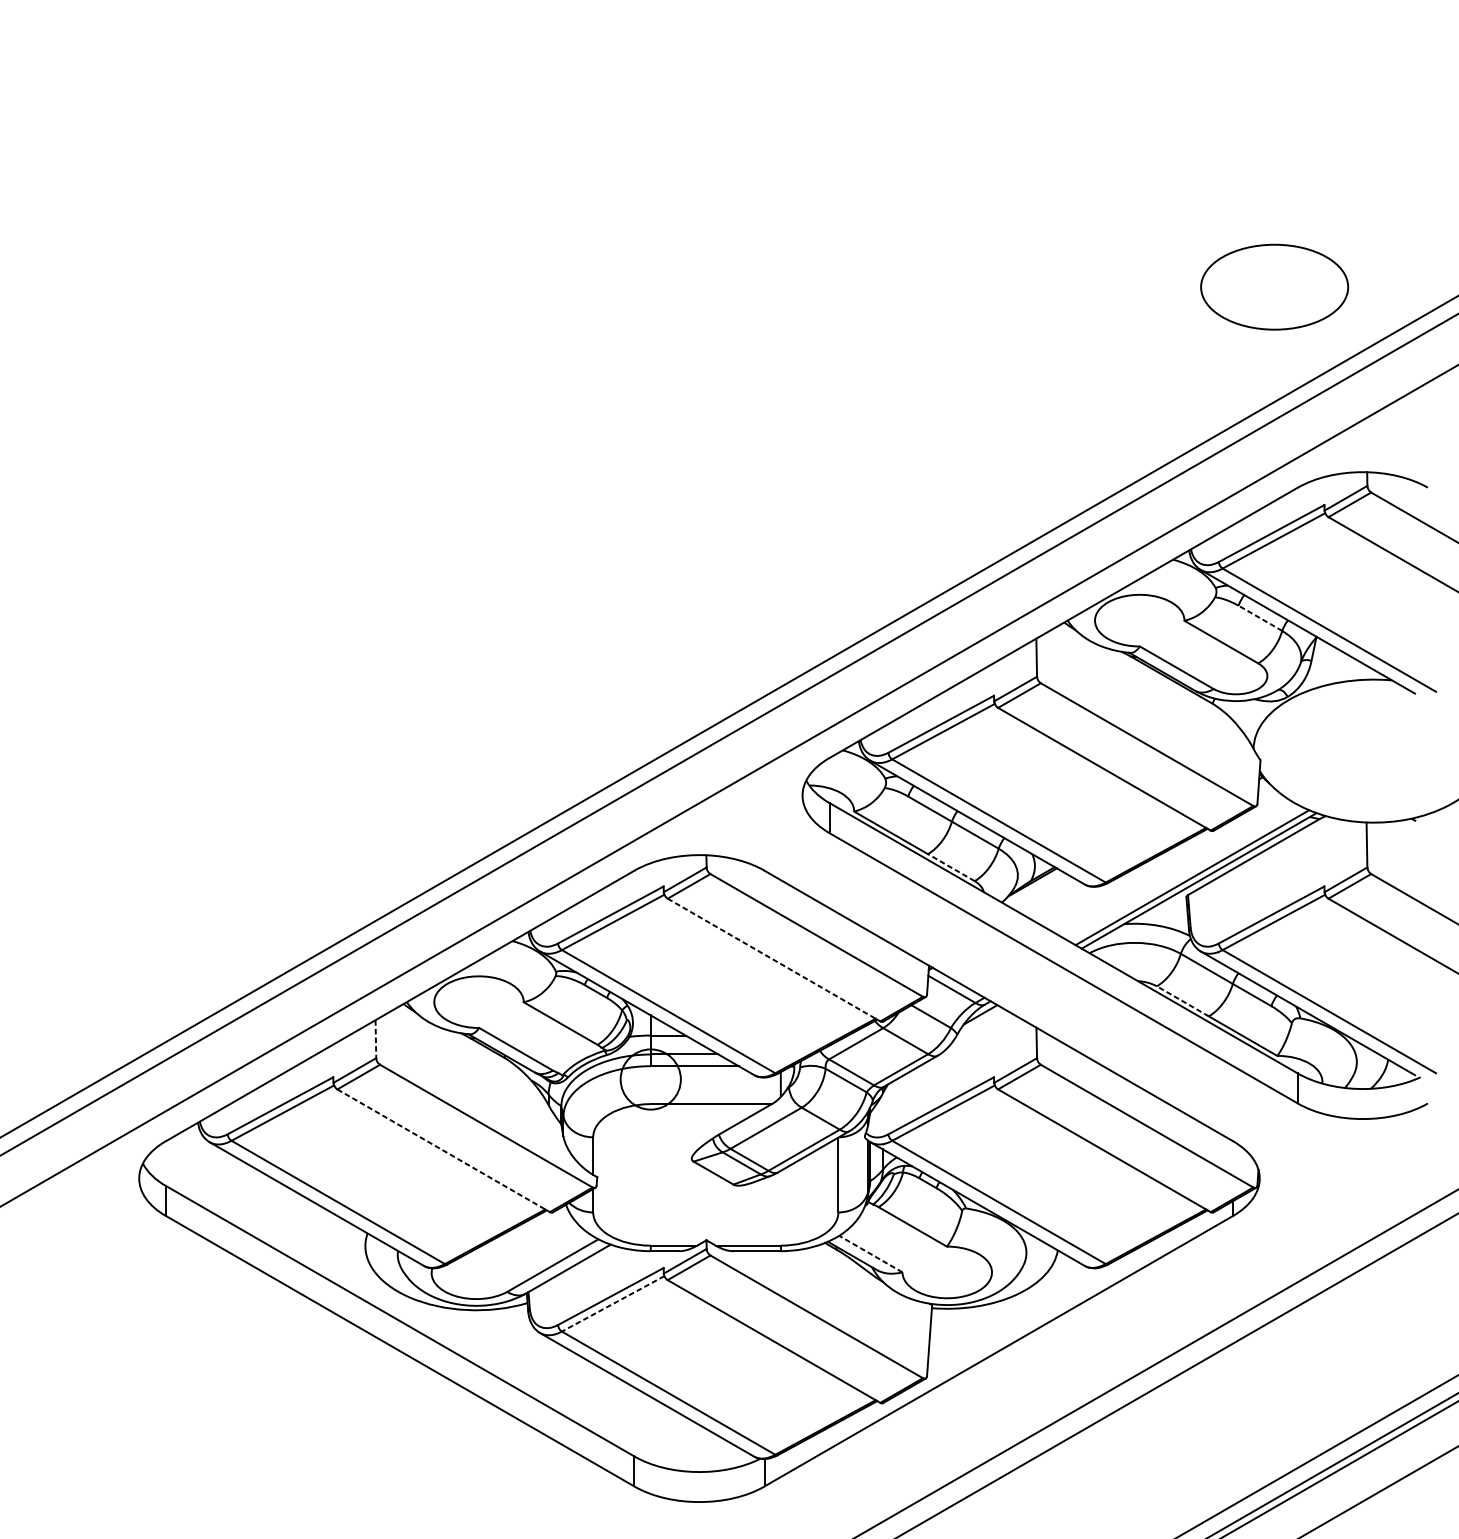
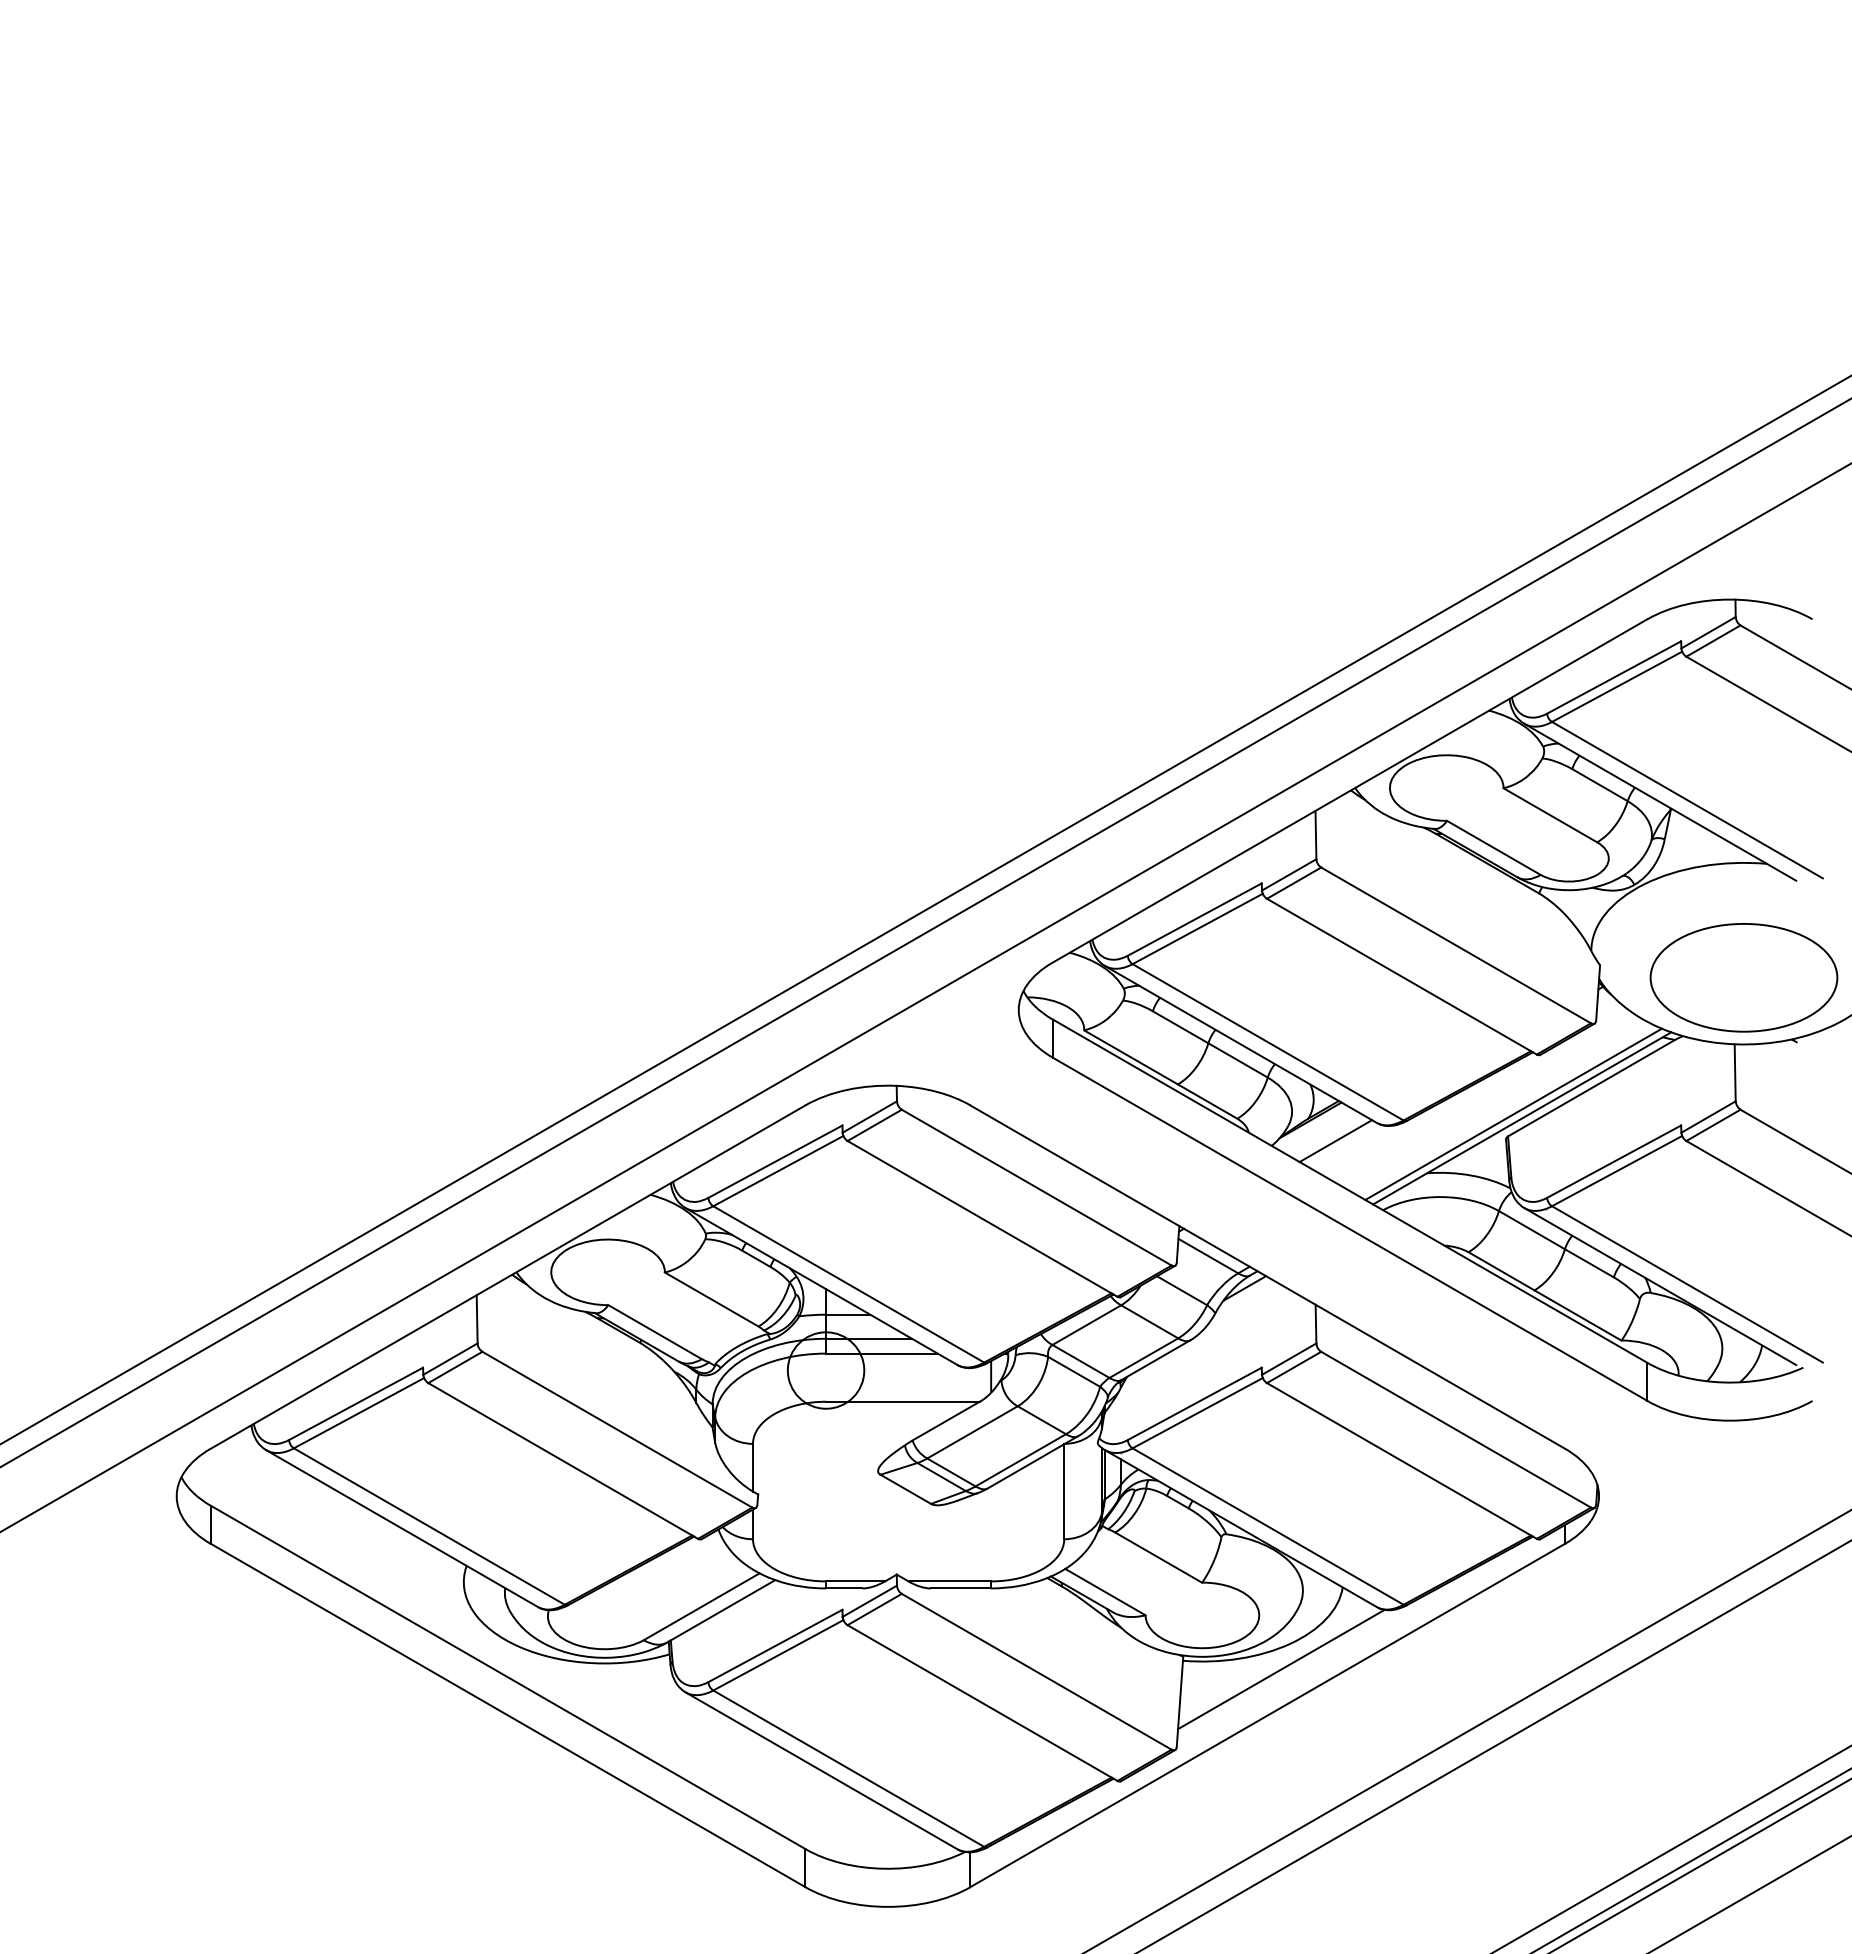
part: (1274, 286) -> (1743, 977), moved
line: (1260, 617) -> (1599, 784), dashed -> solid
line: (951, 867) -> (1207, 1101), dashed -> solid
line: (1052, 899) -> (1335, 1141), added
line: (774, 959) -> (982, 1218), dashed -> solid
line: (1182, 1001) -> (1501, 1271), dashed -> solid
line: (376, 1039) -> (477, 1319), dashed -> solid
line: (443, 1150) -> (563, 1460), dashed -> solid
line: (870, 1253) -> (1104, 1591), dashed -> solid
line: (613, 1304) -> (778, 1655), dashed -> solid
line: (1008, 1315) -> (1280, 1669), added

